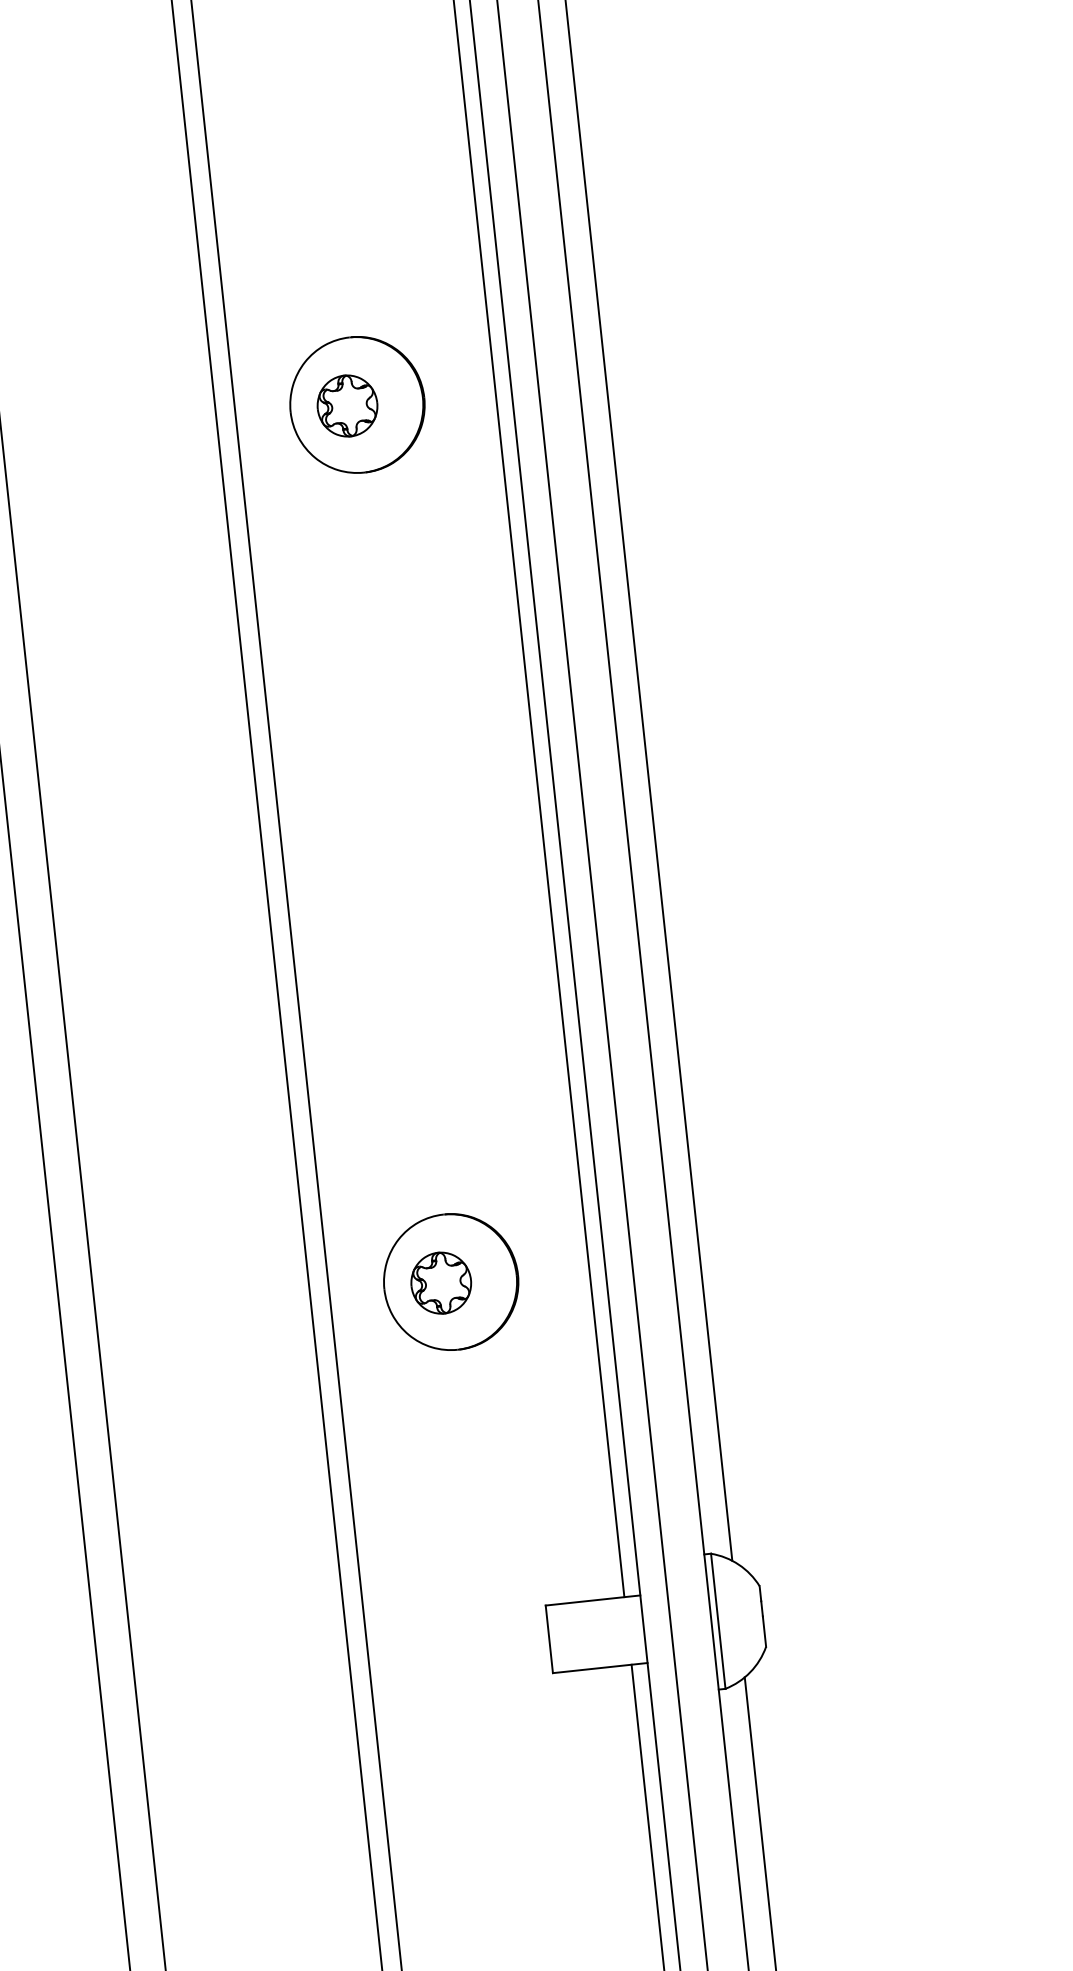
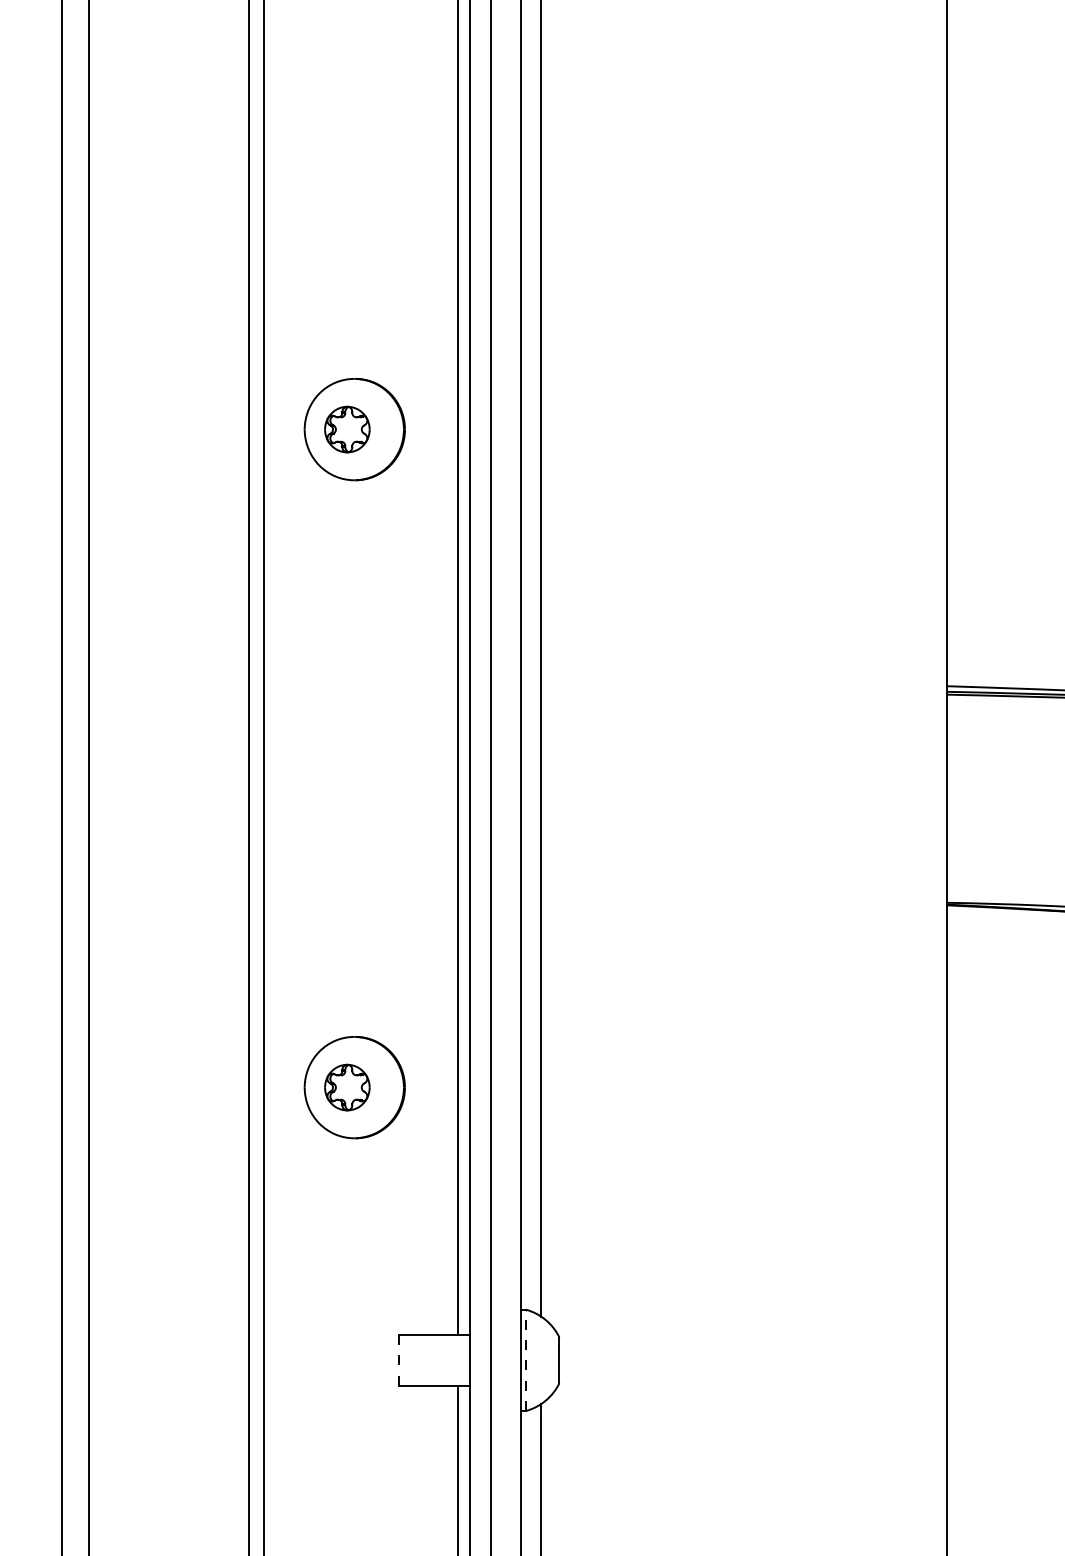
line: (718, 1621) -> (526, 1360), solid -> dashed
line: (549, 1638) -> (399, 1359), solid -> dashed

